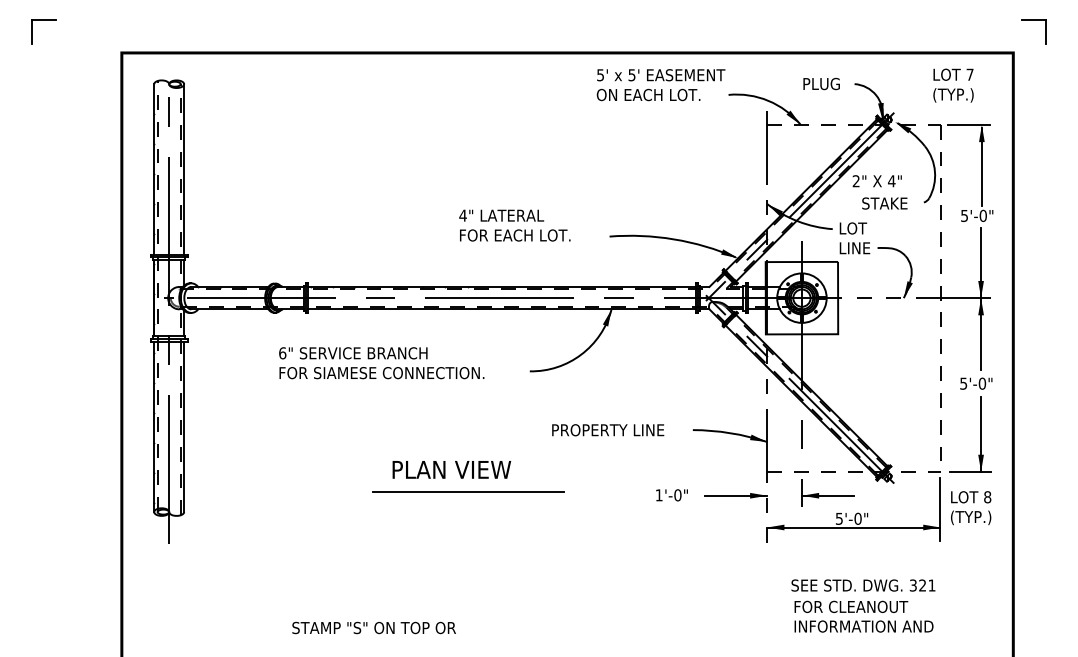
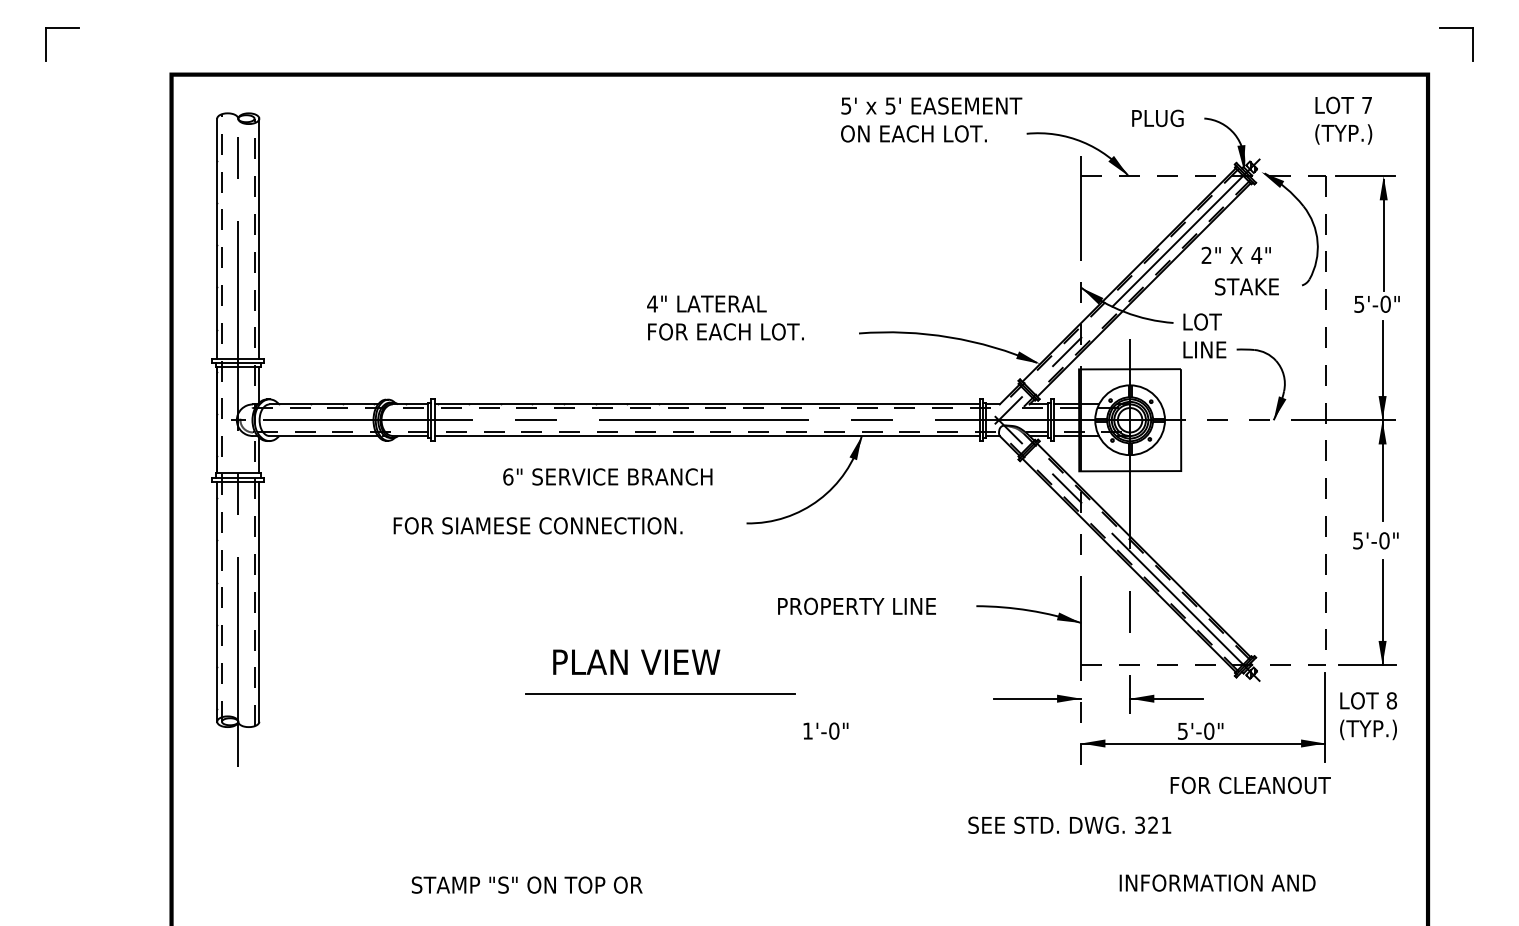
text: (353, 352) -> (607, 476), moved
text: (671, 494) -> (825, 730), moved
text: (863, 584) -> (1069, 824), moved
text: (851, 606) -> (1250, 785), moved

